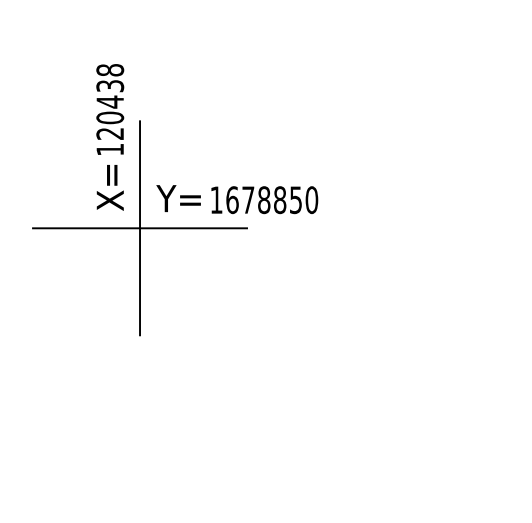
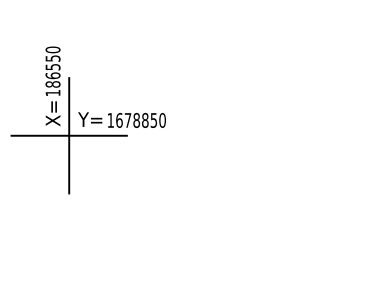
text: (109, 100) -> (52, 66), 120438 -> 186550

